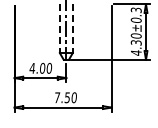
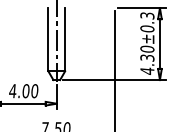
line: (59, 29) -> (47, 40), dashed -> solid
line: (72, 29) -> (64, 40), dashed -> solid

